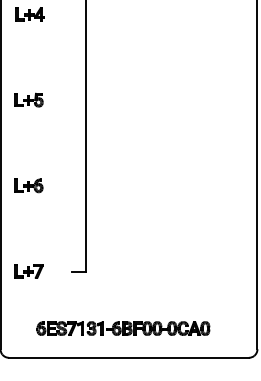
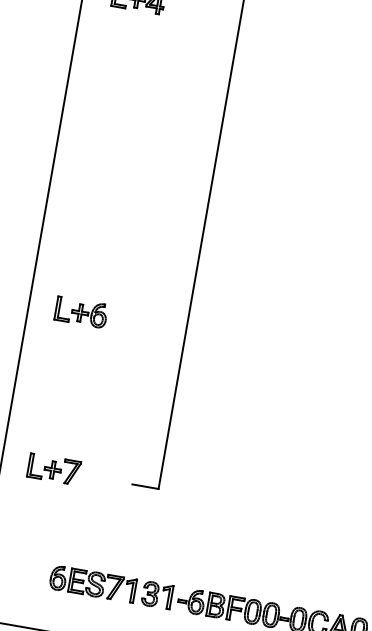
part: (28, 99) -> (108, 154), removed

